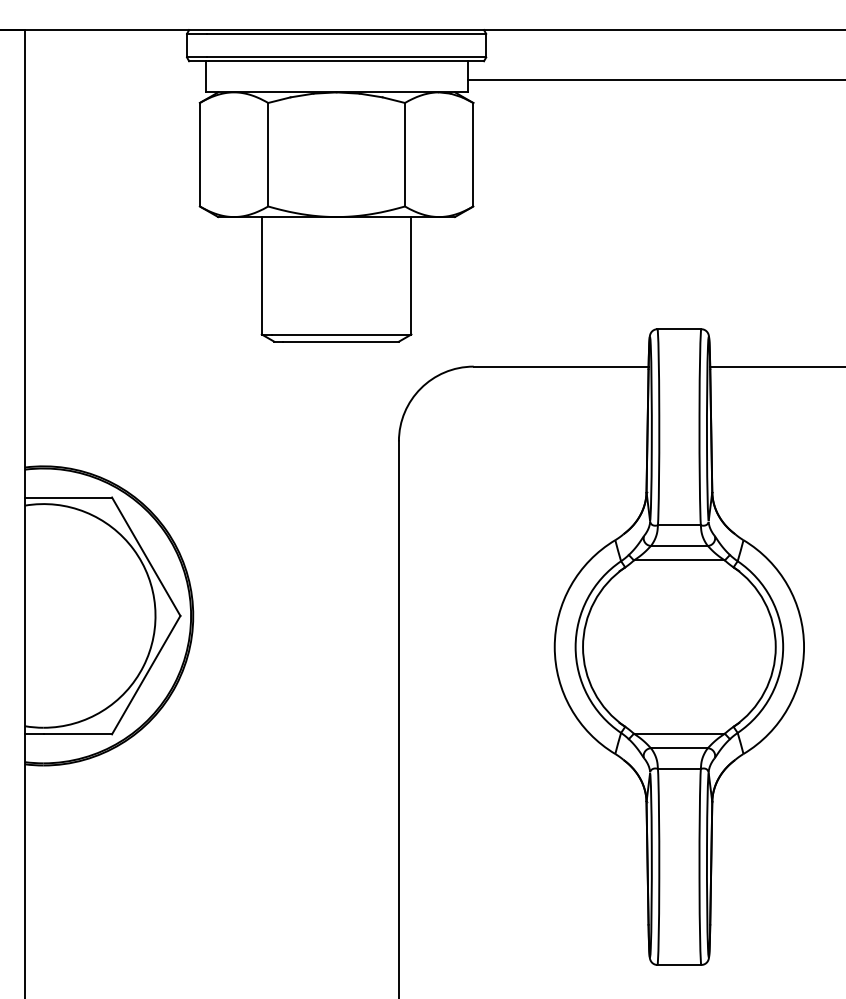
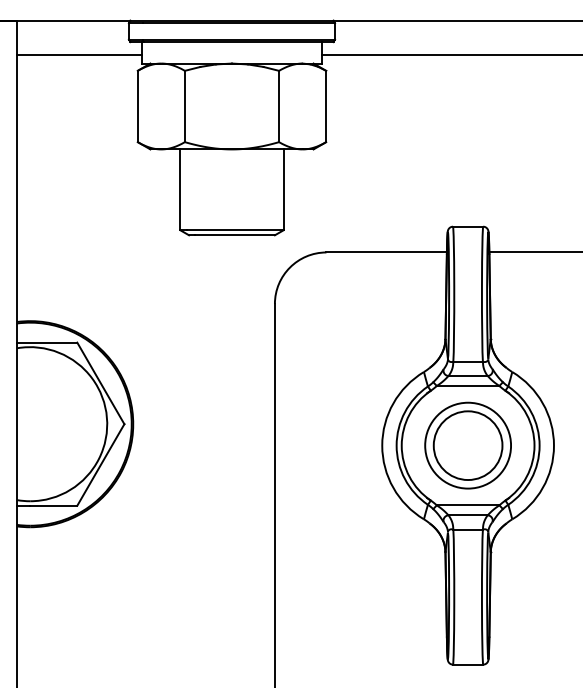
line: (115, 79) -> (79, 54), added
part: (678, 646) -> (467, 445), added

